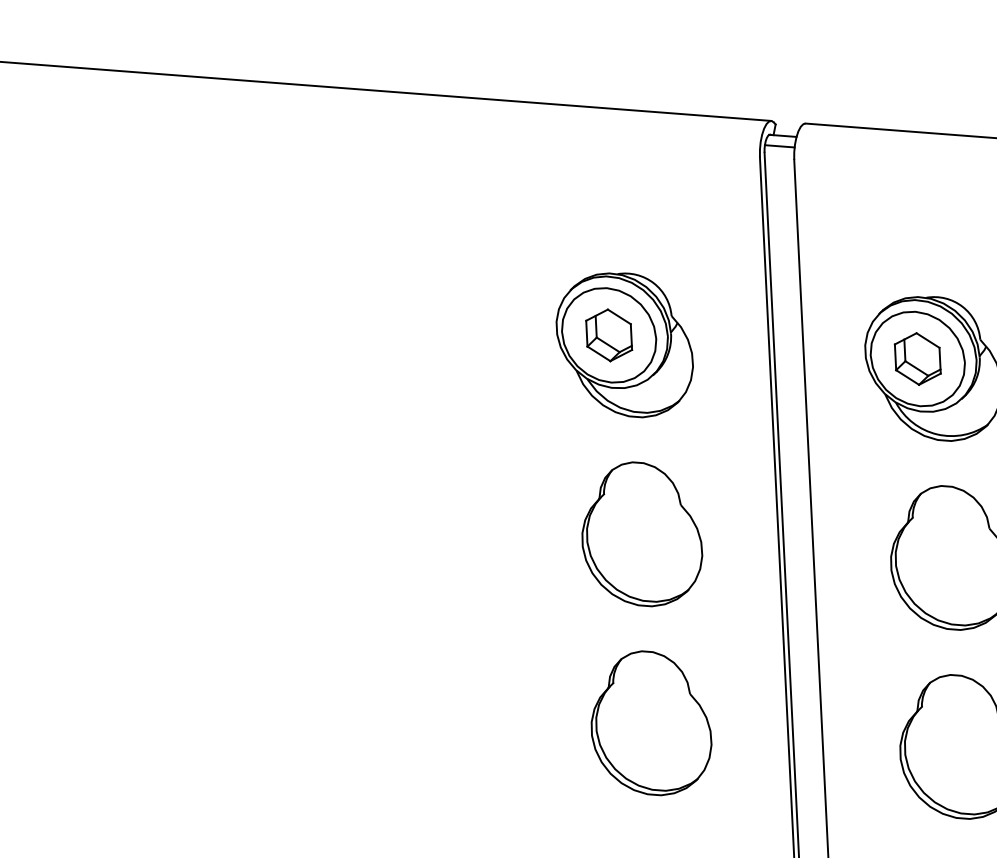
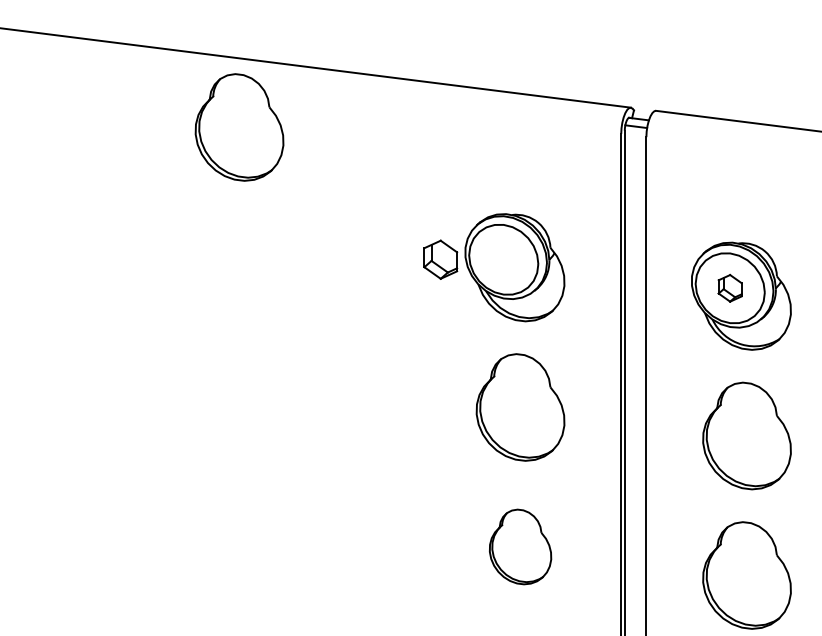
part: (242, 173) -> (239, 127), added
part: (608, 335) -> (440, 259), moved
part: (916, 359) -> (729, 288), size x0.7
part: (650, 722) -> (520, 546), size x0.7

